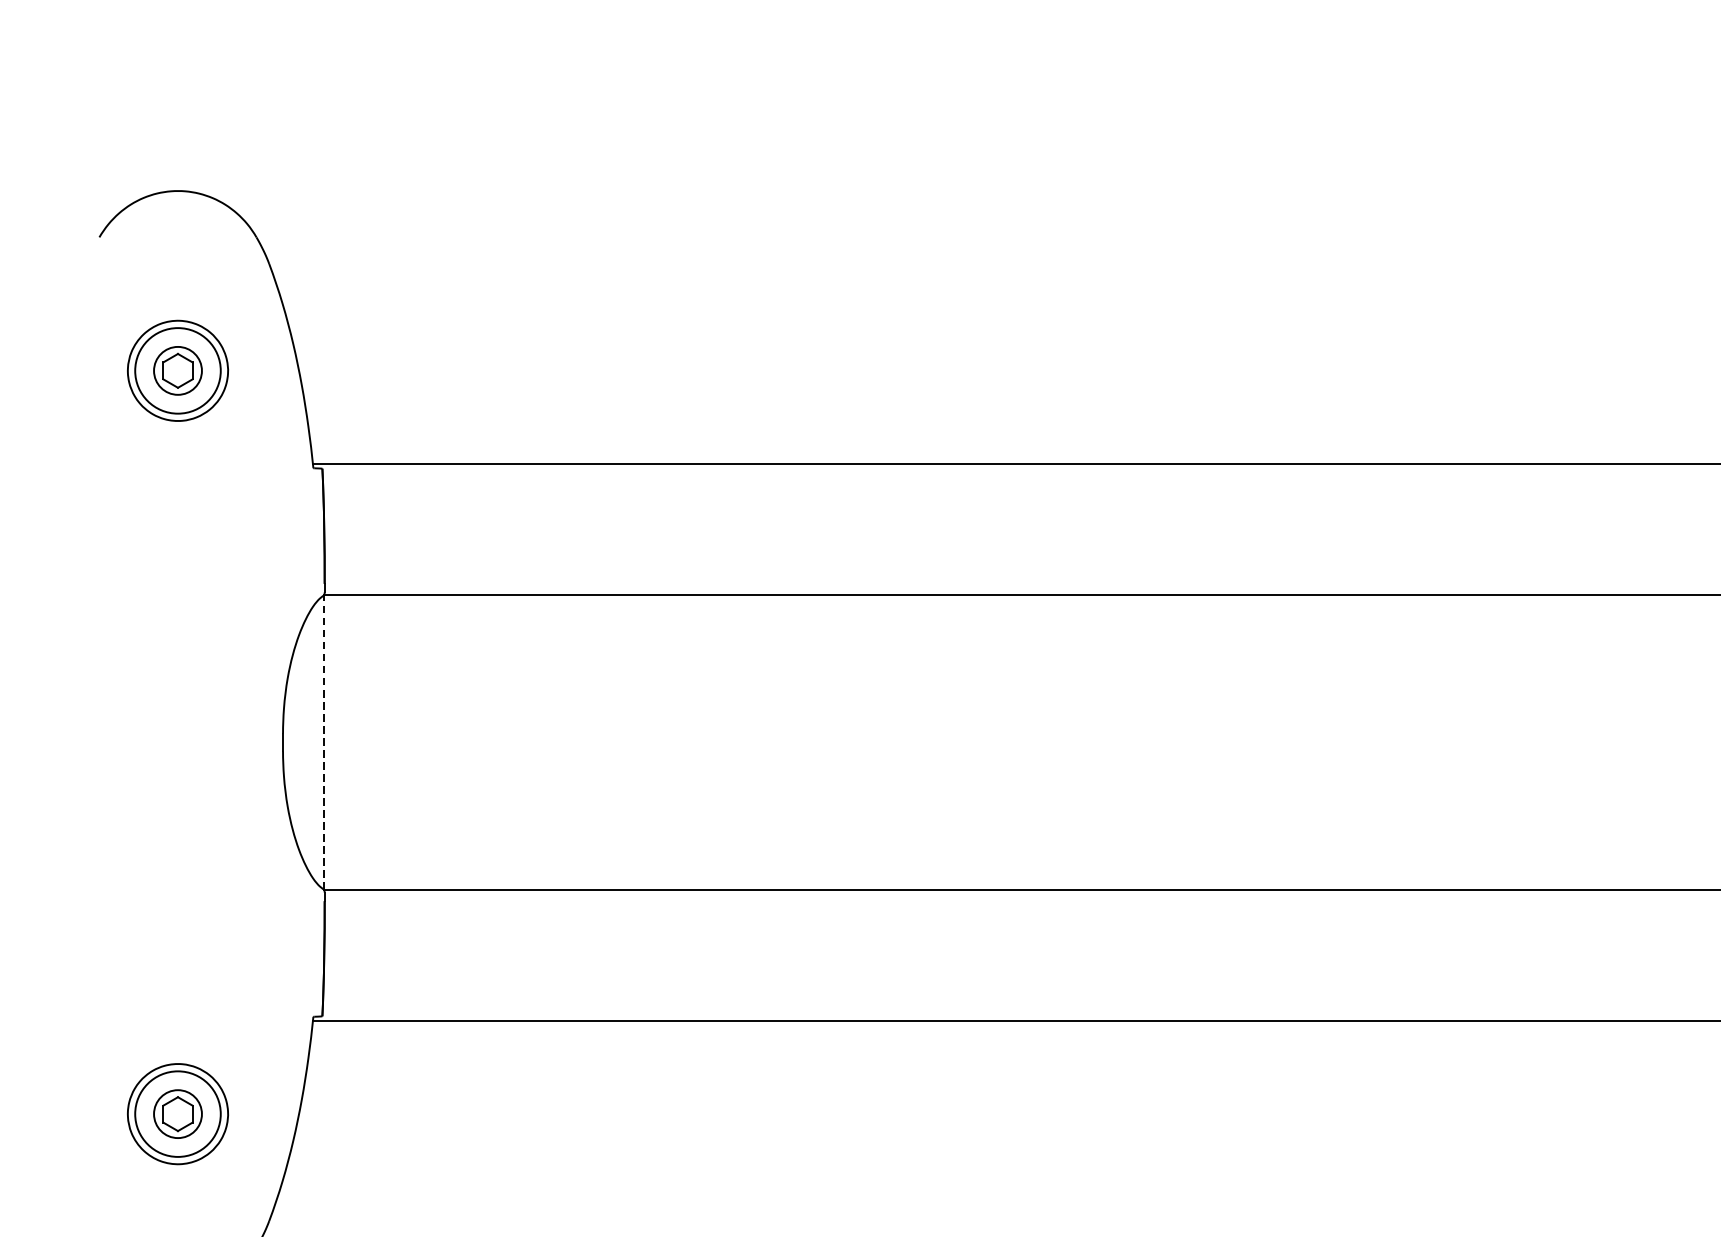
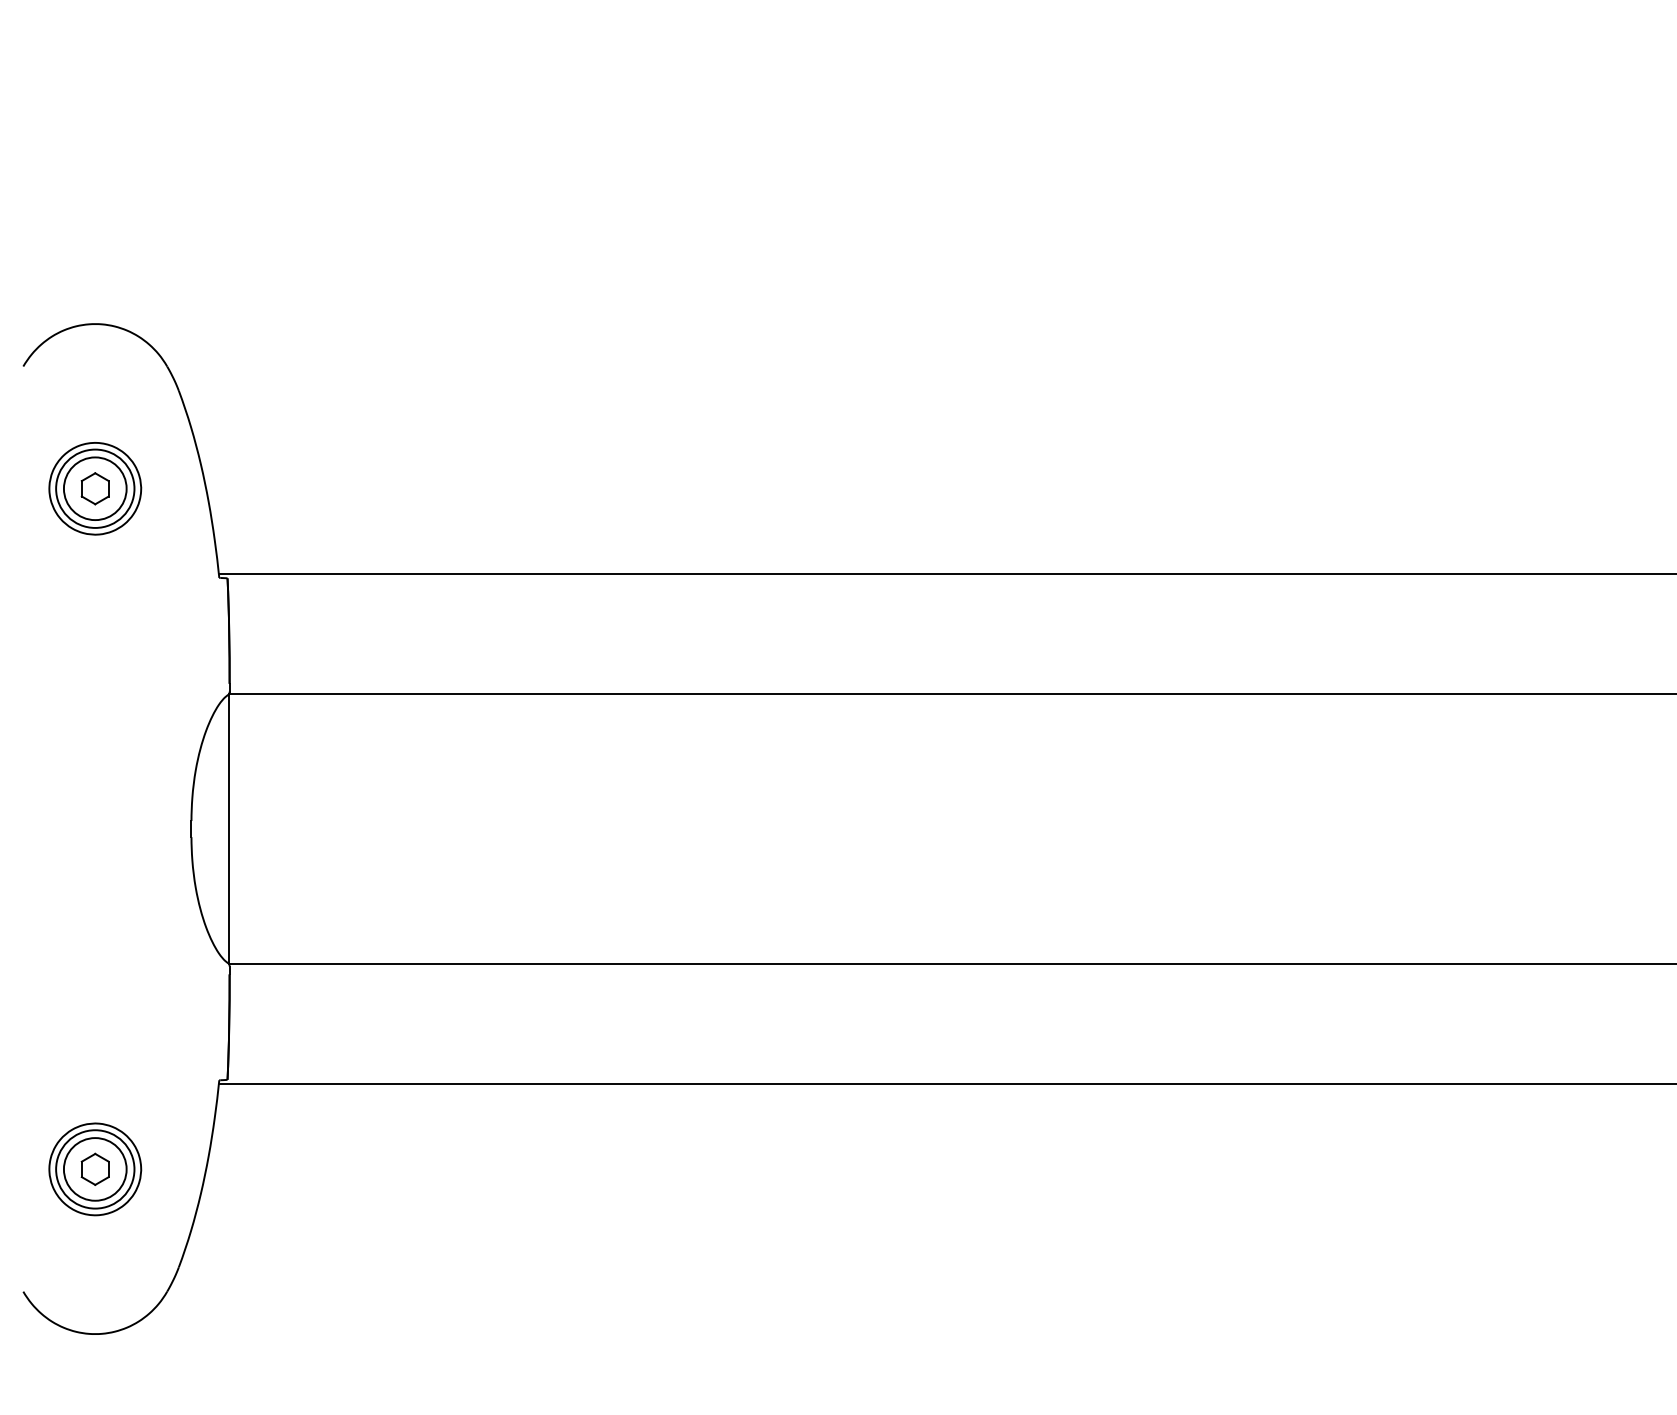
circle: (177, 370) -> (94, 488), size x1.43
line: (324, 742) -> (229, 829), dashed -> solid
circle: (177, 1114) -> (94, 1169), size x1.43

